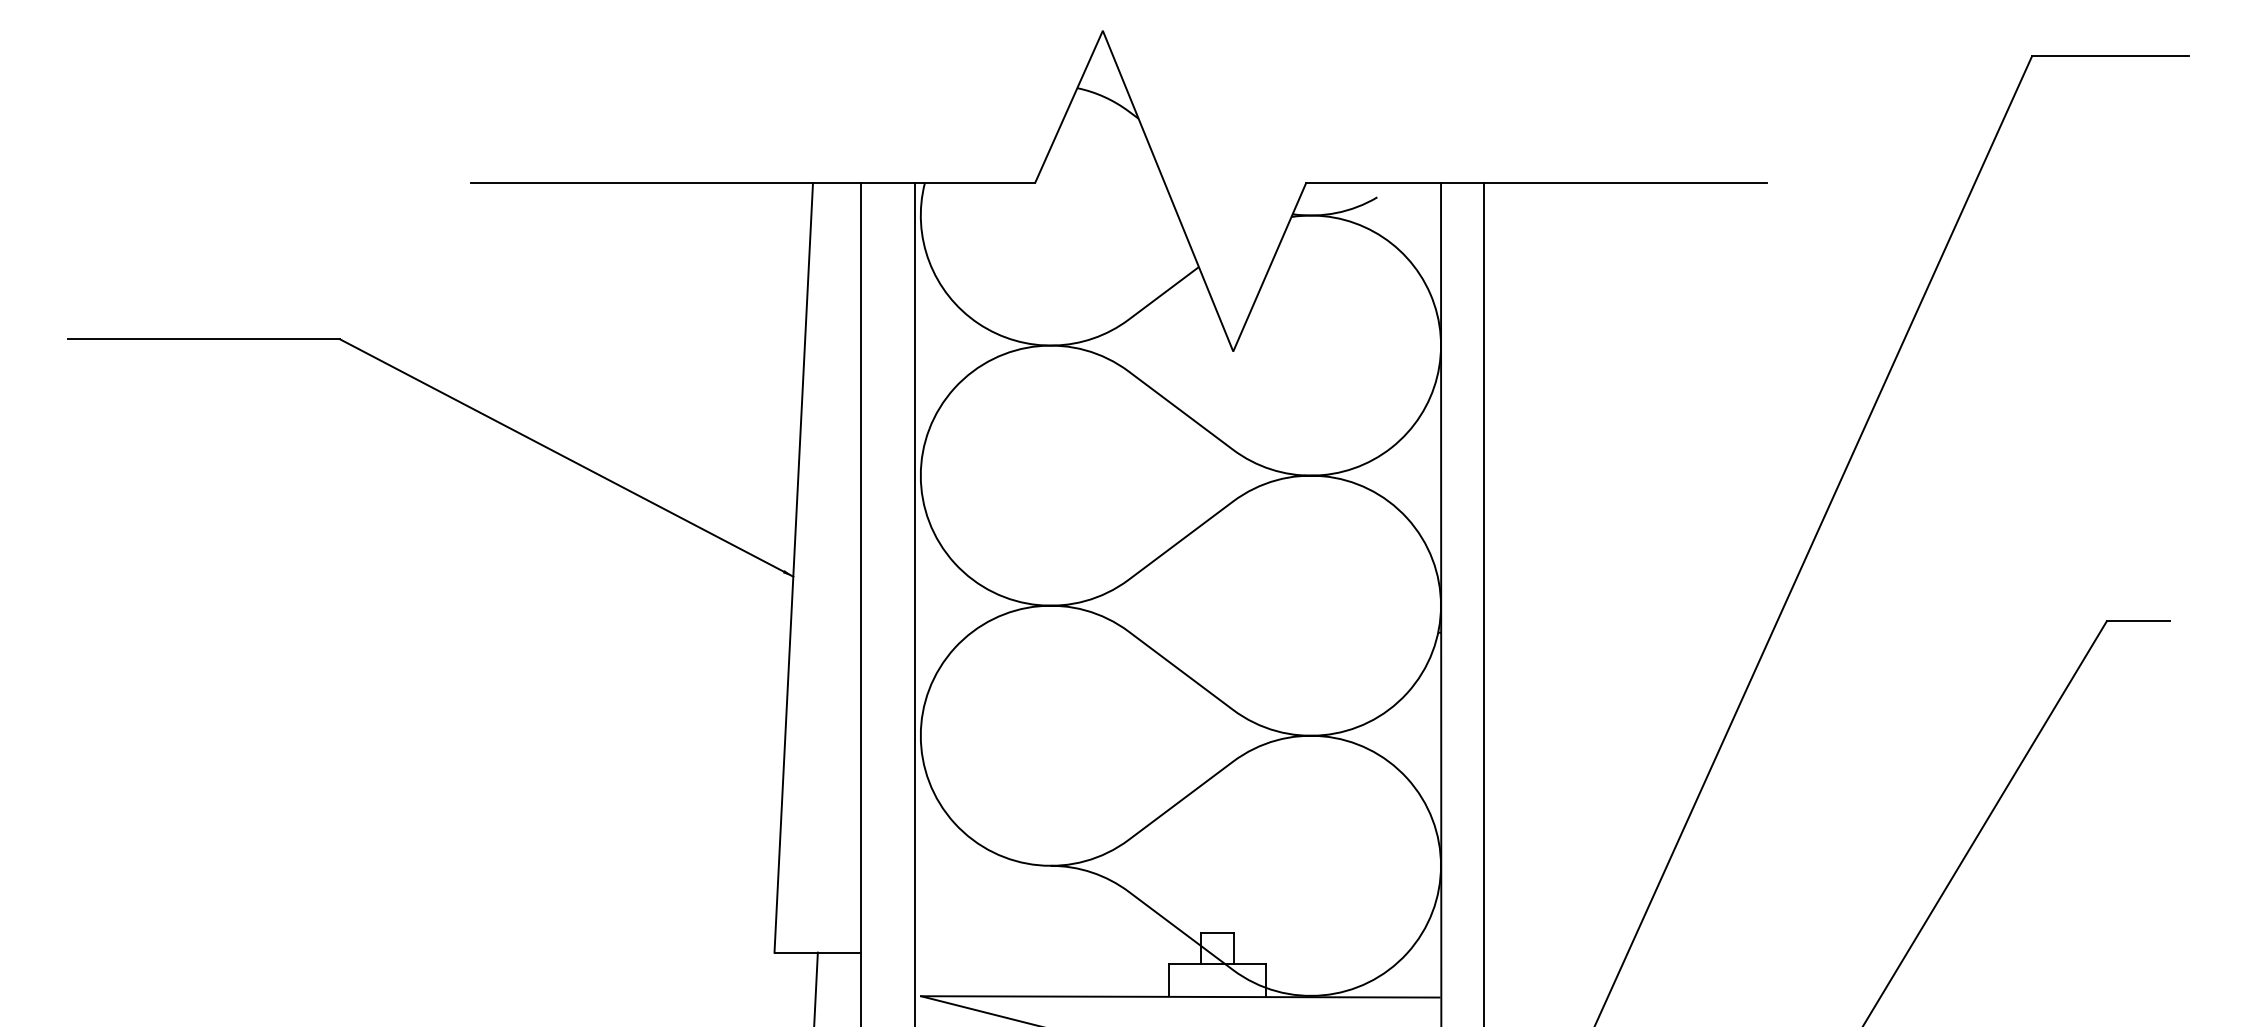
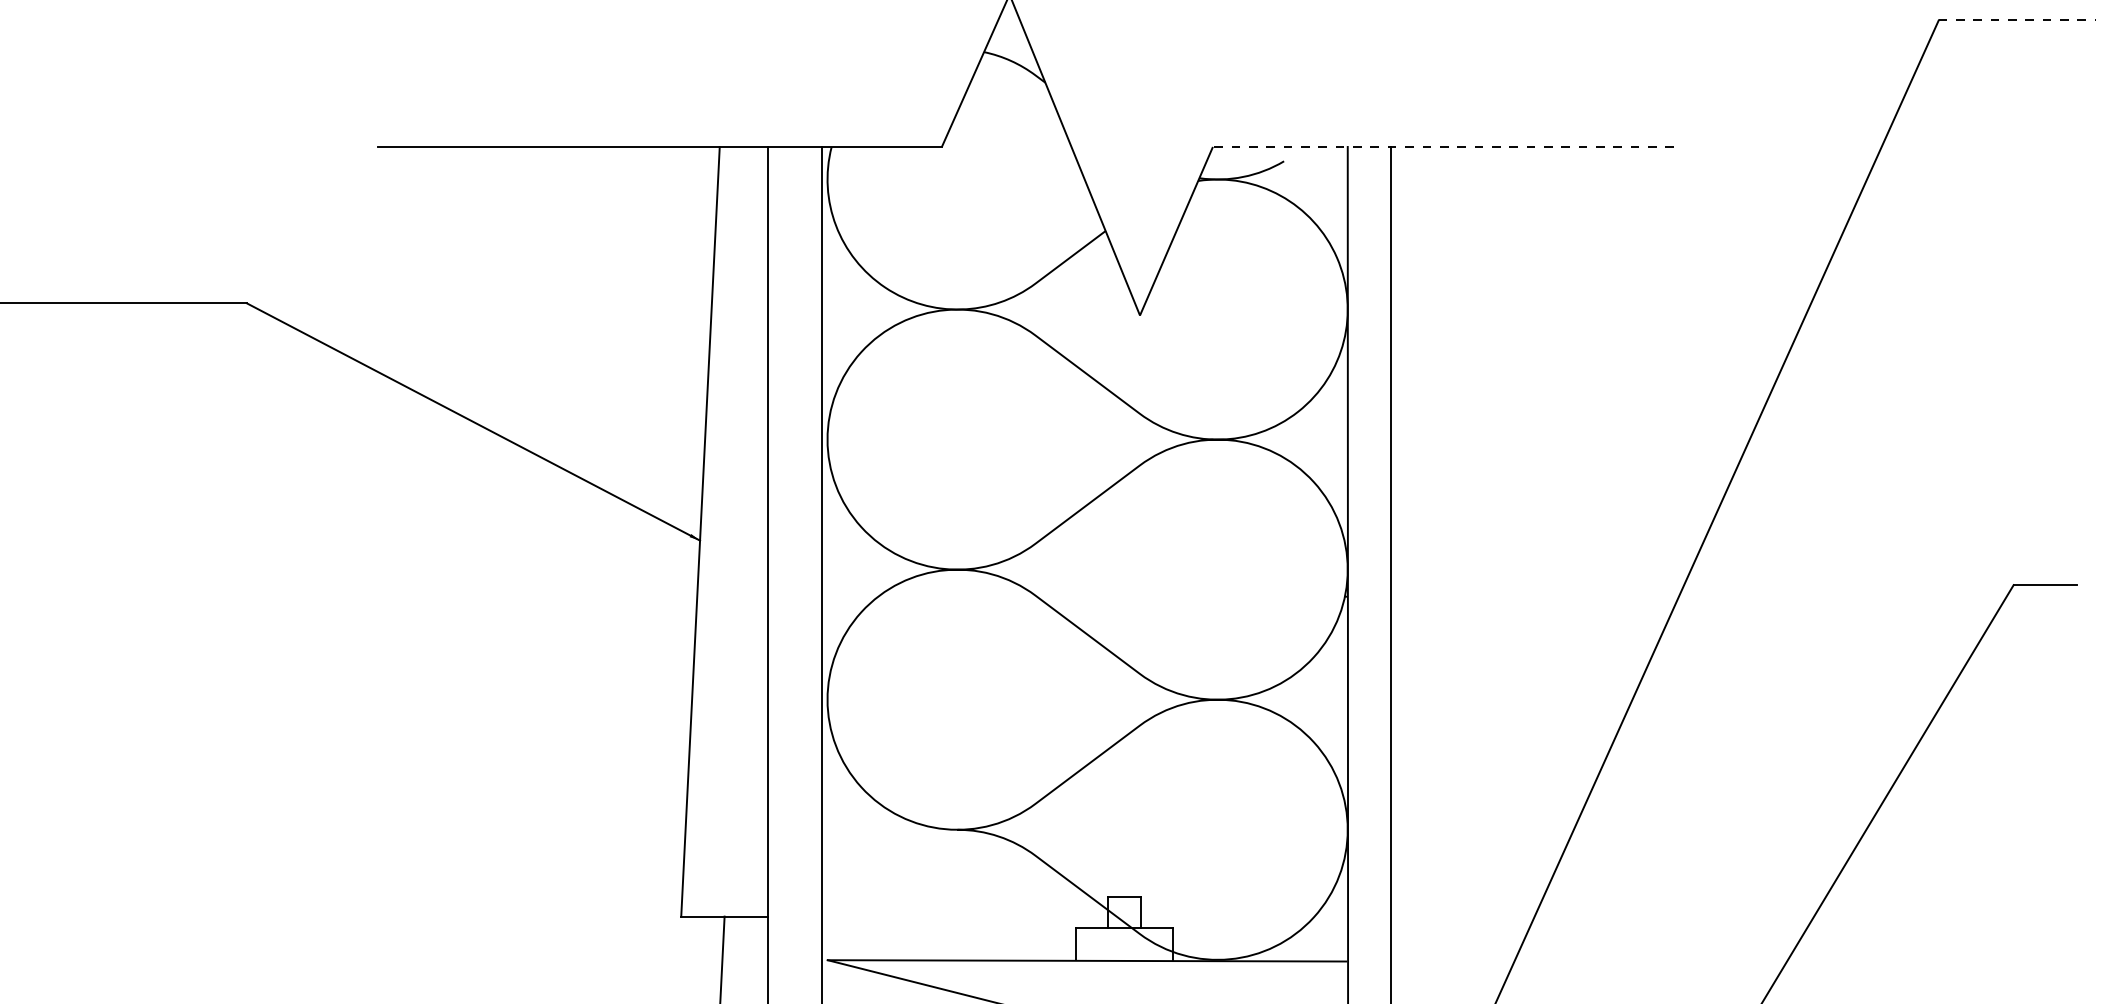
line: (2110, 56) -> (2017, 20), solid -> dashed
line: (1536, 183) -> (1443, 147), solid -> dashed

